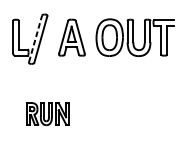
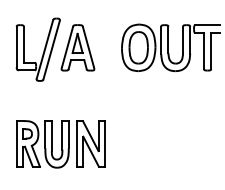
part: (71, 37) -> (77, 47), moved
line: (35, 38) -> (45, 48), dashed -> solid
part: (47, 114) -> (60, 144), size x1.67

